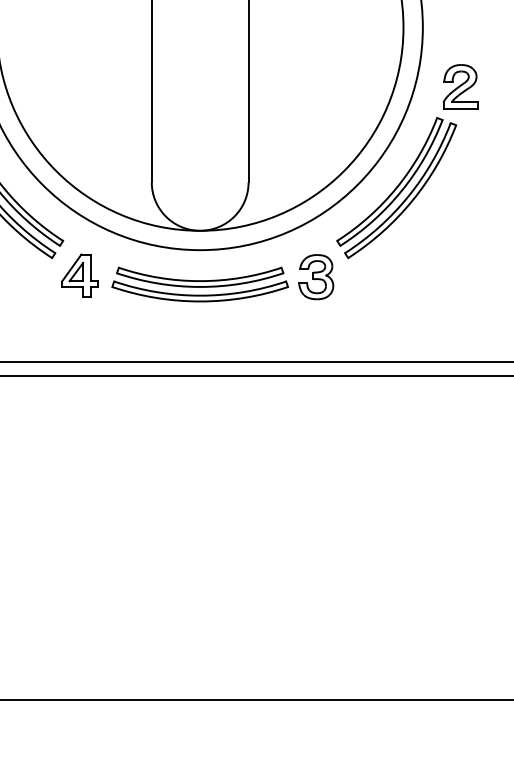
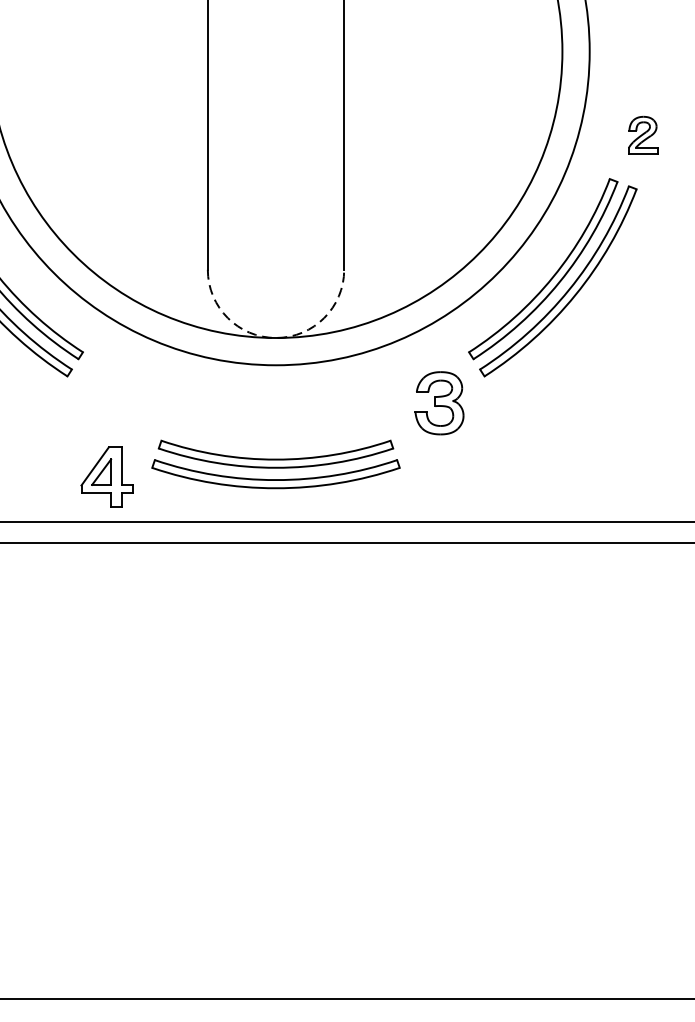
part: (460, 86) -> (642, 134), size x0.6
arc: (200, 230) -> (276, 337), solid -> dashed
part: (79, 275) -> (106, 477), moved
part: (199, 284) -> (275, 464), moved

